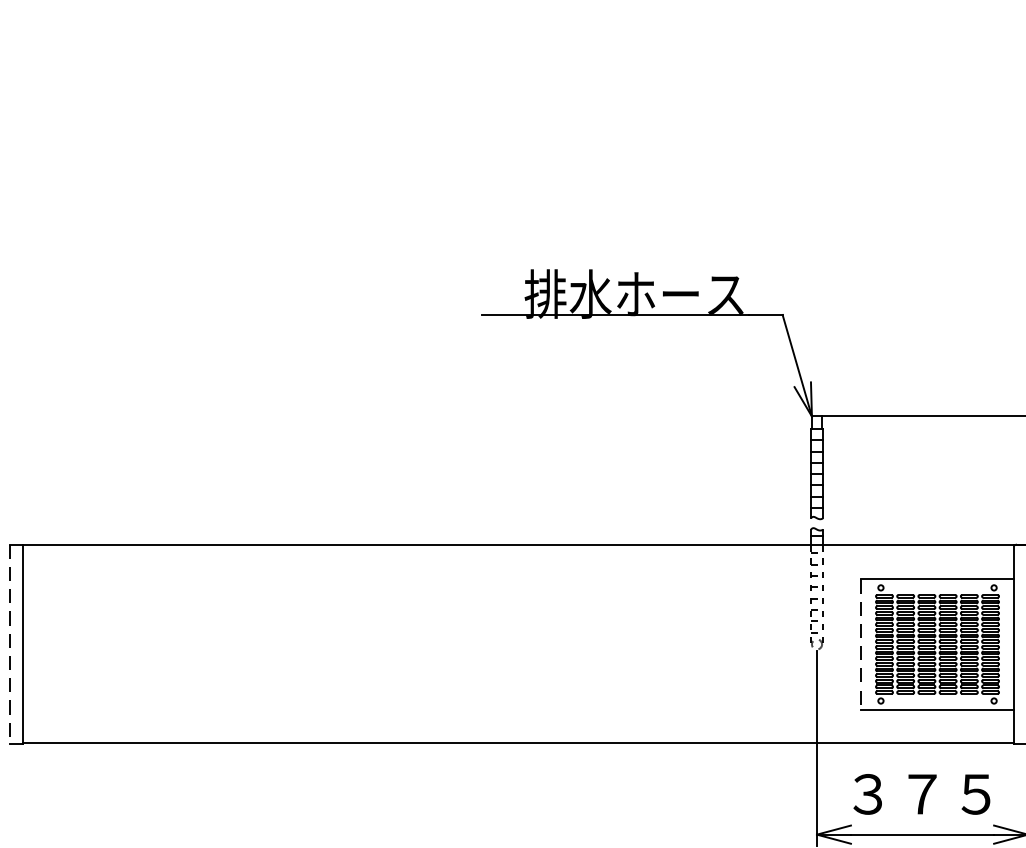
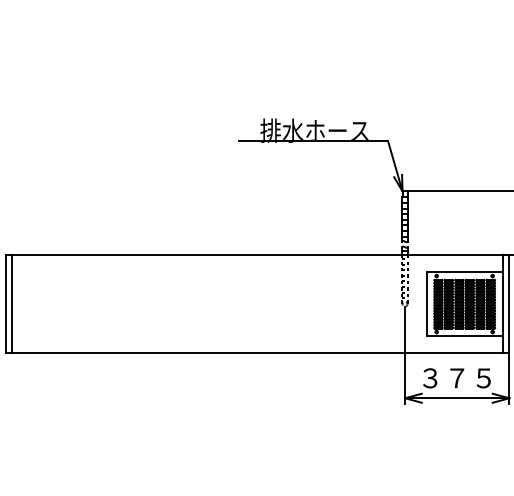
line: (9, 645) -> (5, 304), dashed -> solid
line: (860, 645) -> (426, 304), dashed -> solid

